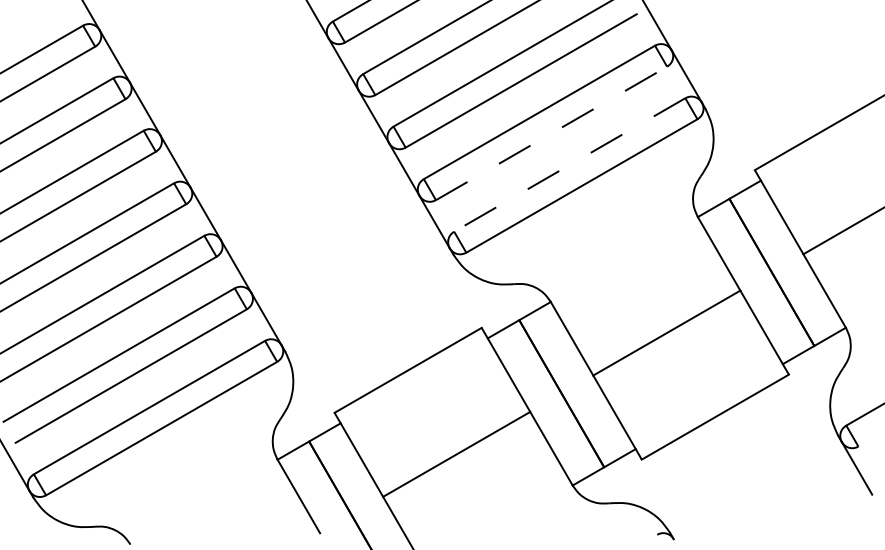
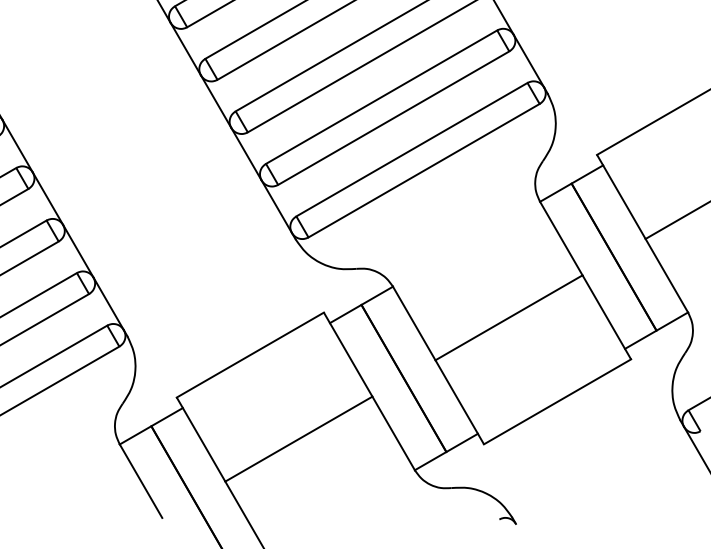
line: (552, 133) -> (394, 118), dashed -> solid
line: (569, 165) -> (411, 150), dashed -> solid

